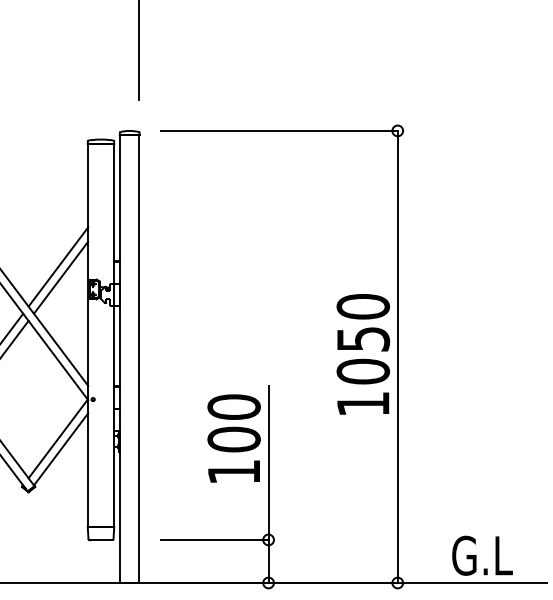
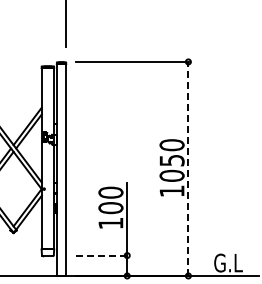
line: (397, 355) -> (188, 168), solid -> dashed
line: (214, 539) -> (101, 255), solid -> dashed

